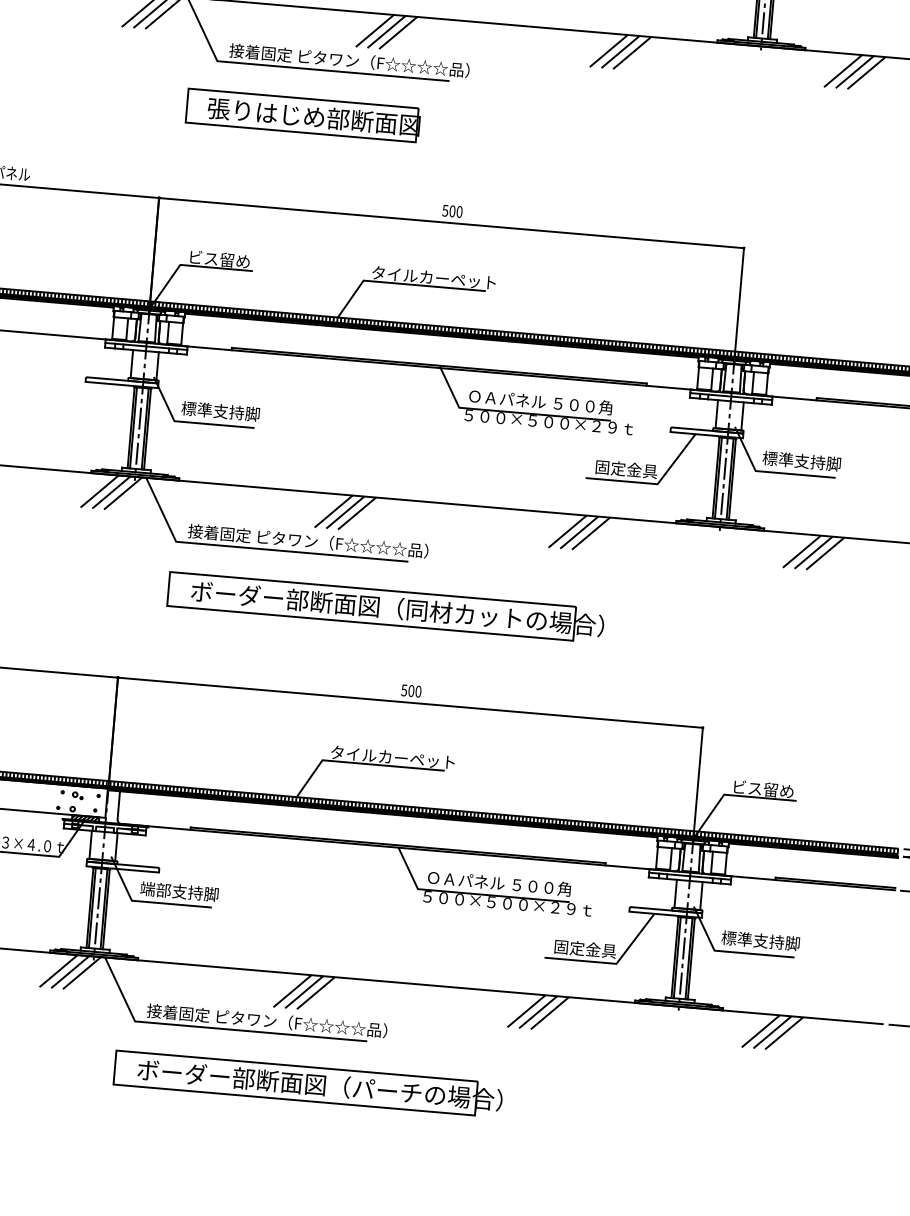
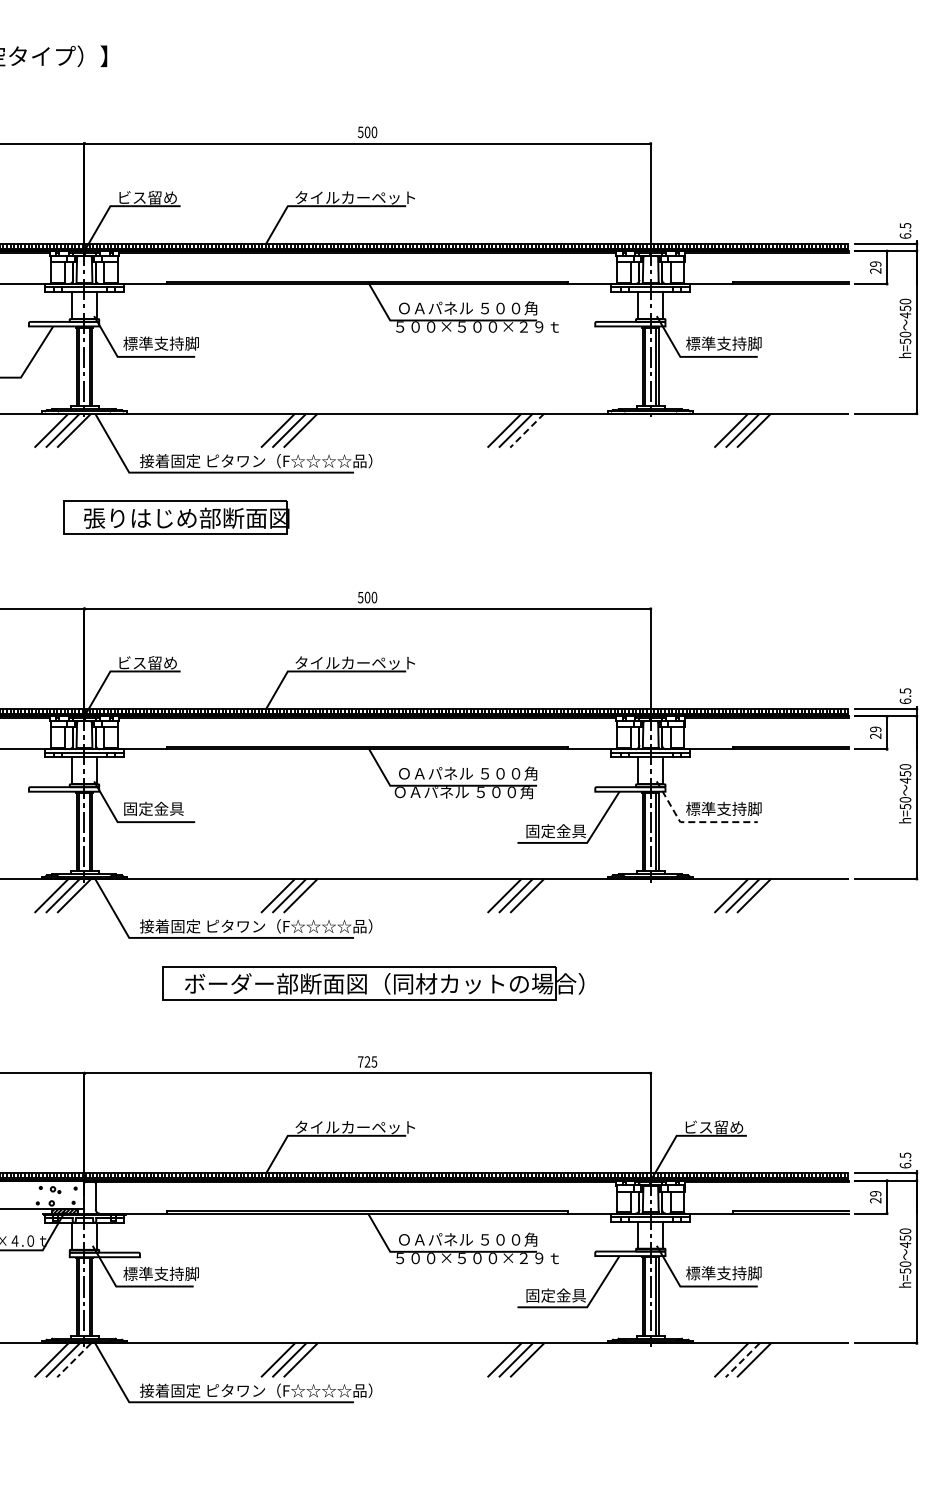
line: (631, 52) -> (526, 430), solid -> dashed
part: (303, 115) -> (176, 517), moved
text: (219, 410) -> (160, 808), 標準支持脚 -> 固定金具
text: (547, 422) -> (476, 792), ５００×５００×２９ｔ -> ＯＡパネル ５００角
line: (771, 472) -> (695, 822), solid -> dashed
part: (386, 607) -> (373, 983), moved
text: (411, 690) -> (367, 1061), 500 -> 725
text: (155, 889) -> (137, 1273), 端部支持脚 -> 標準支持脚
line: (81, 973) -> (73, 1360), solid -> dashed
line: (772, 1032) -> (742, 1360), solid -> dashed
part: (307, 1084) -> (300, 1448), removed

